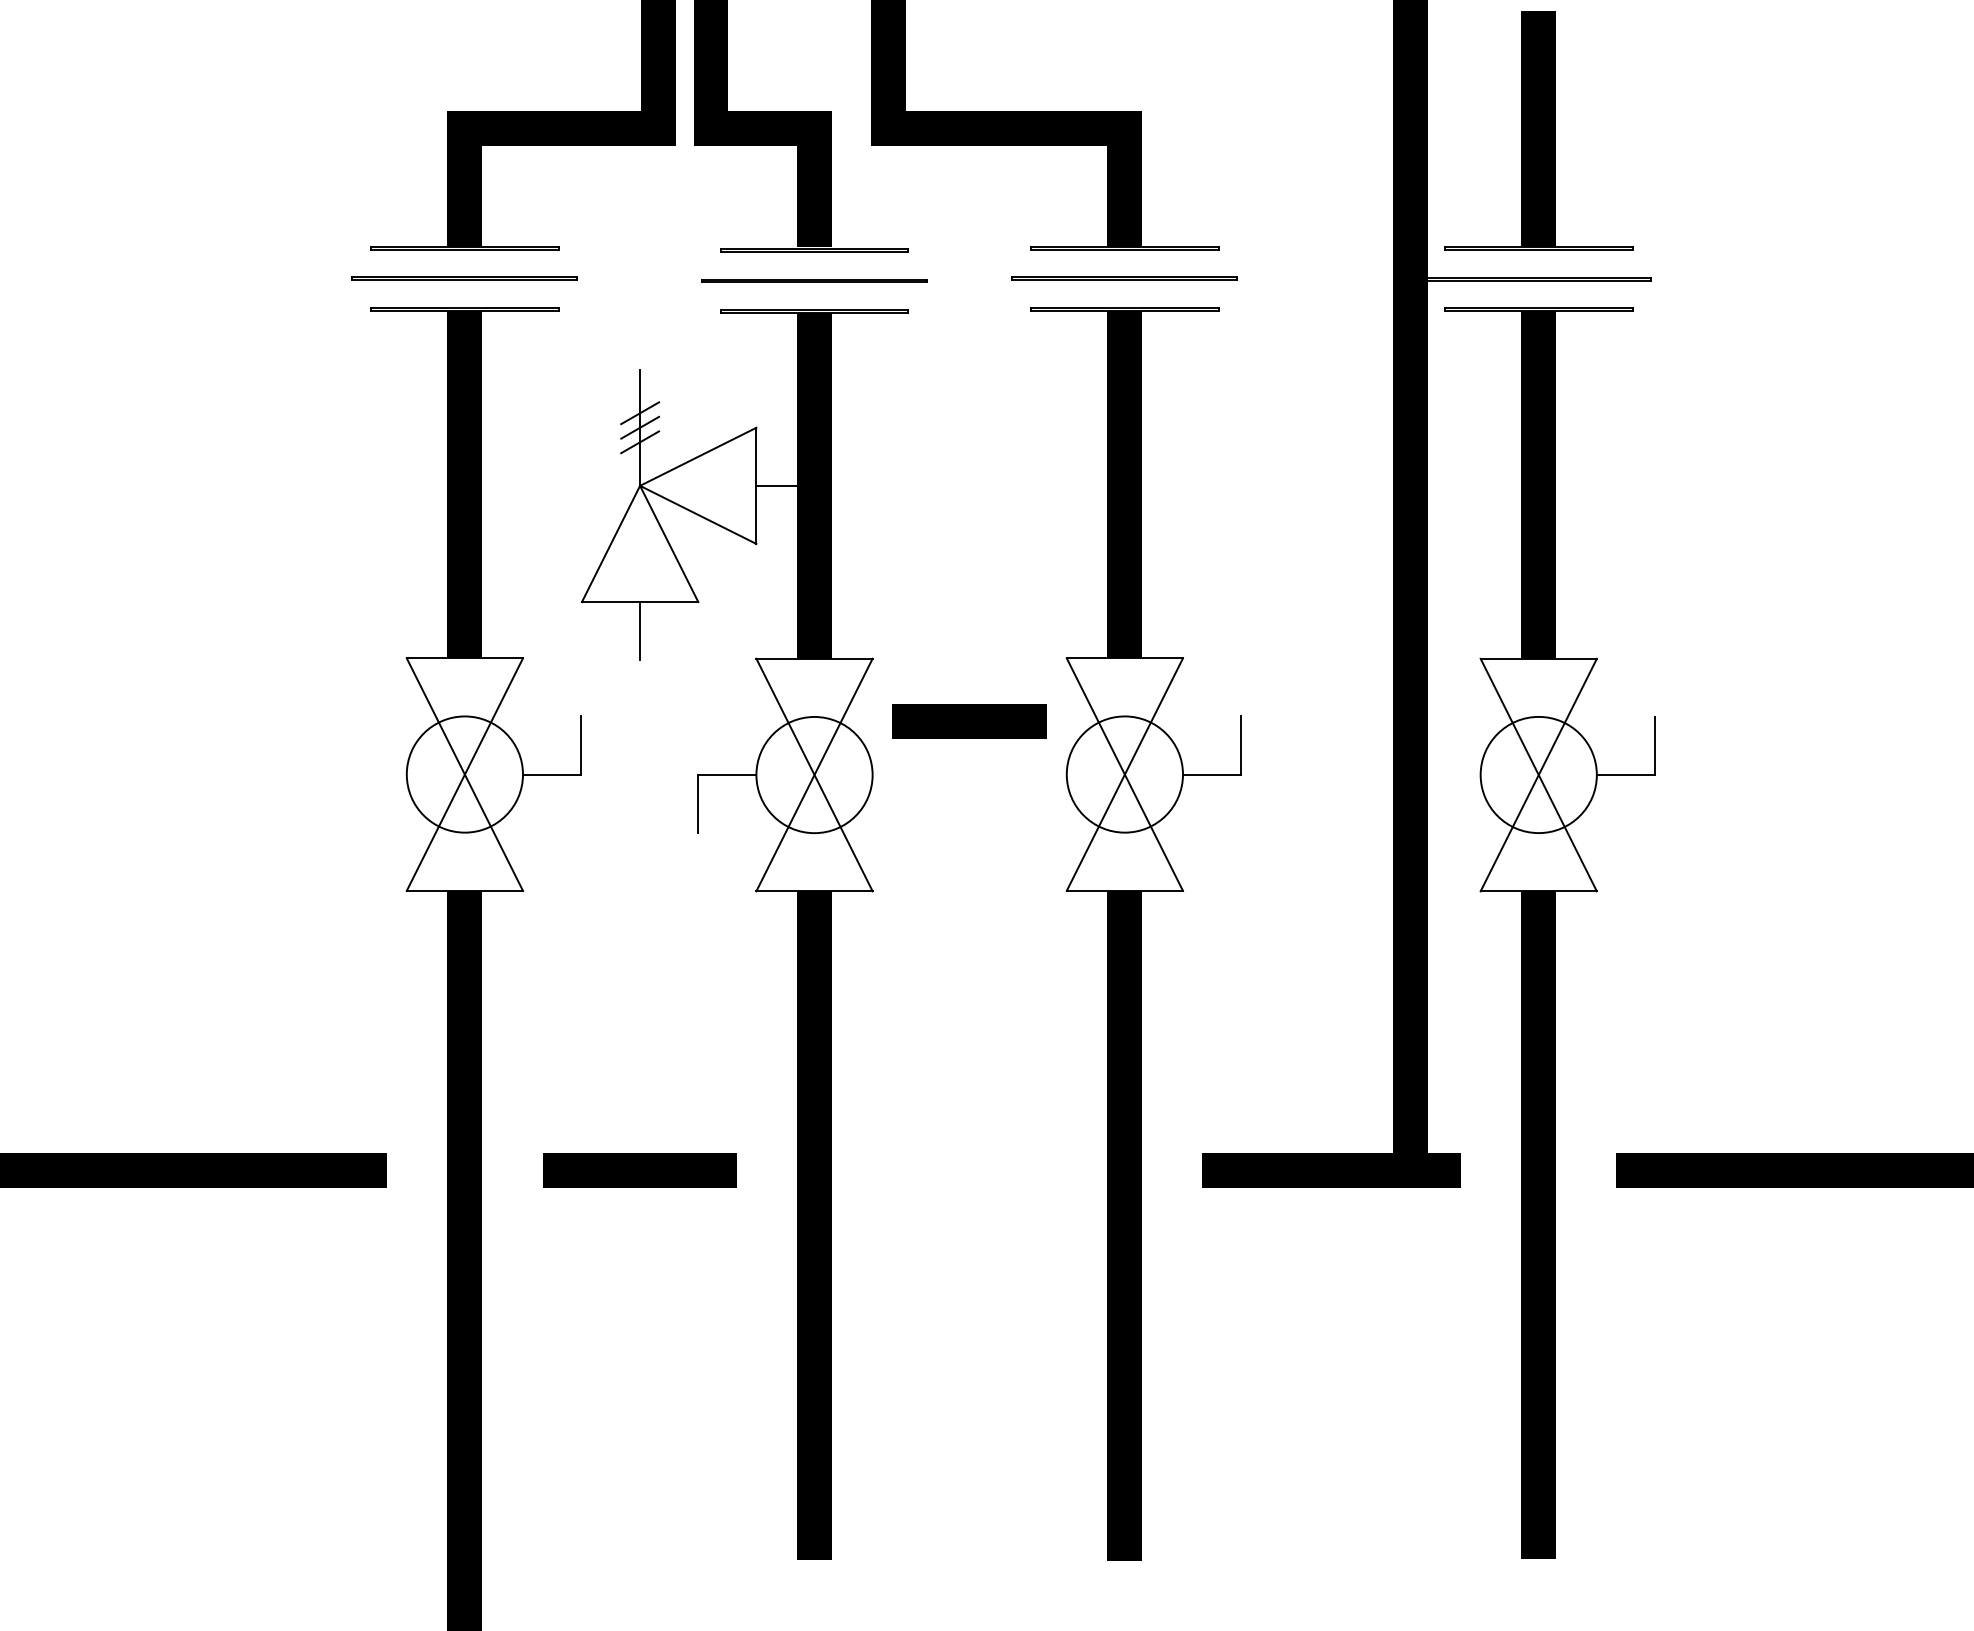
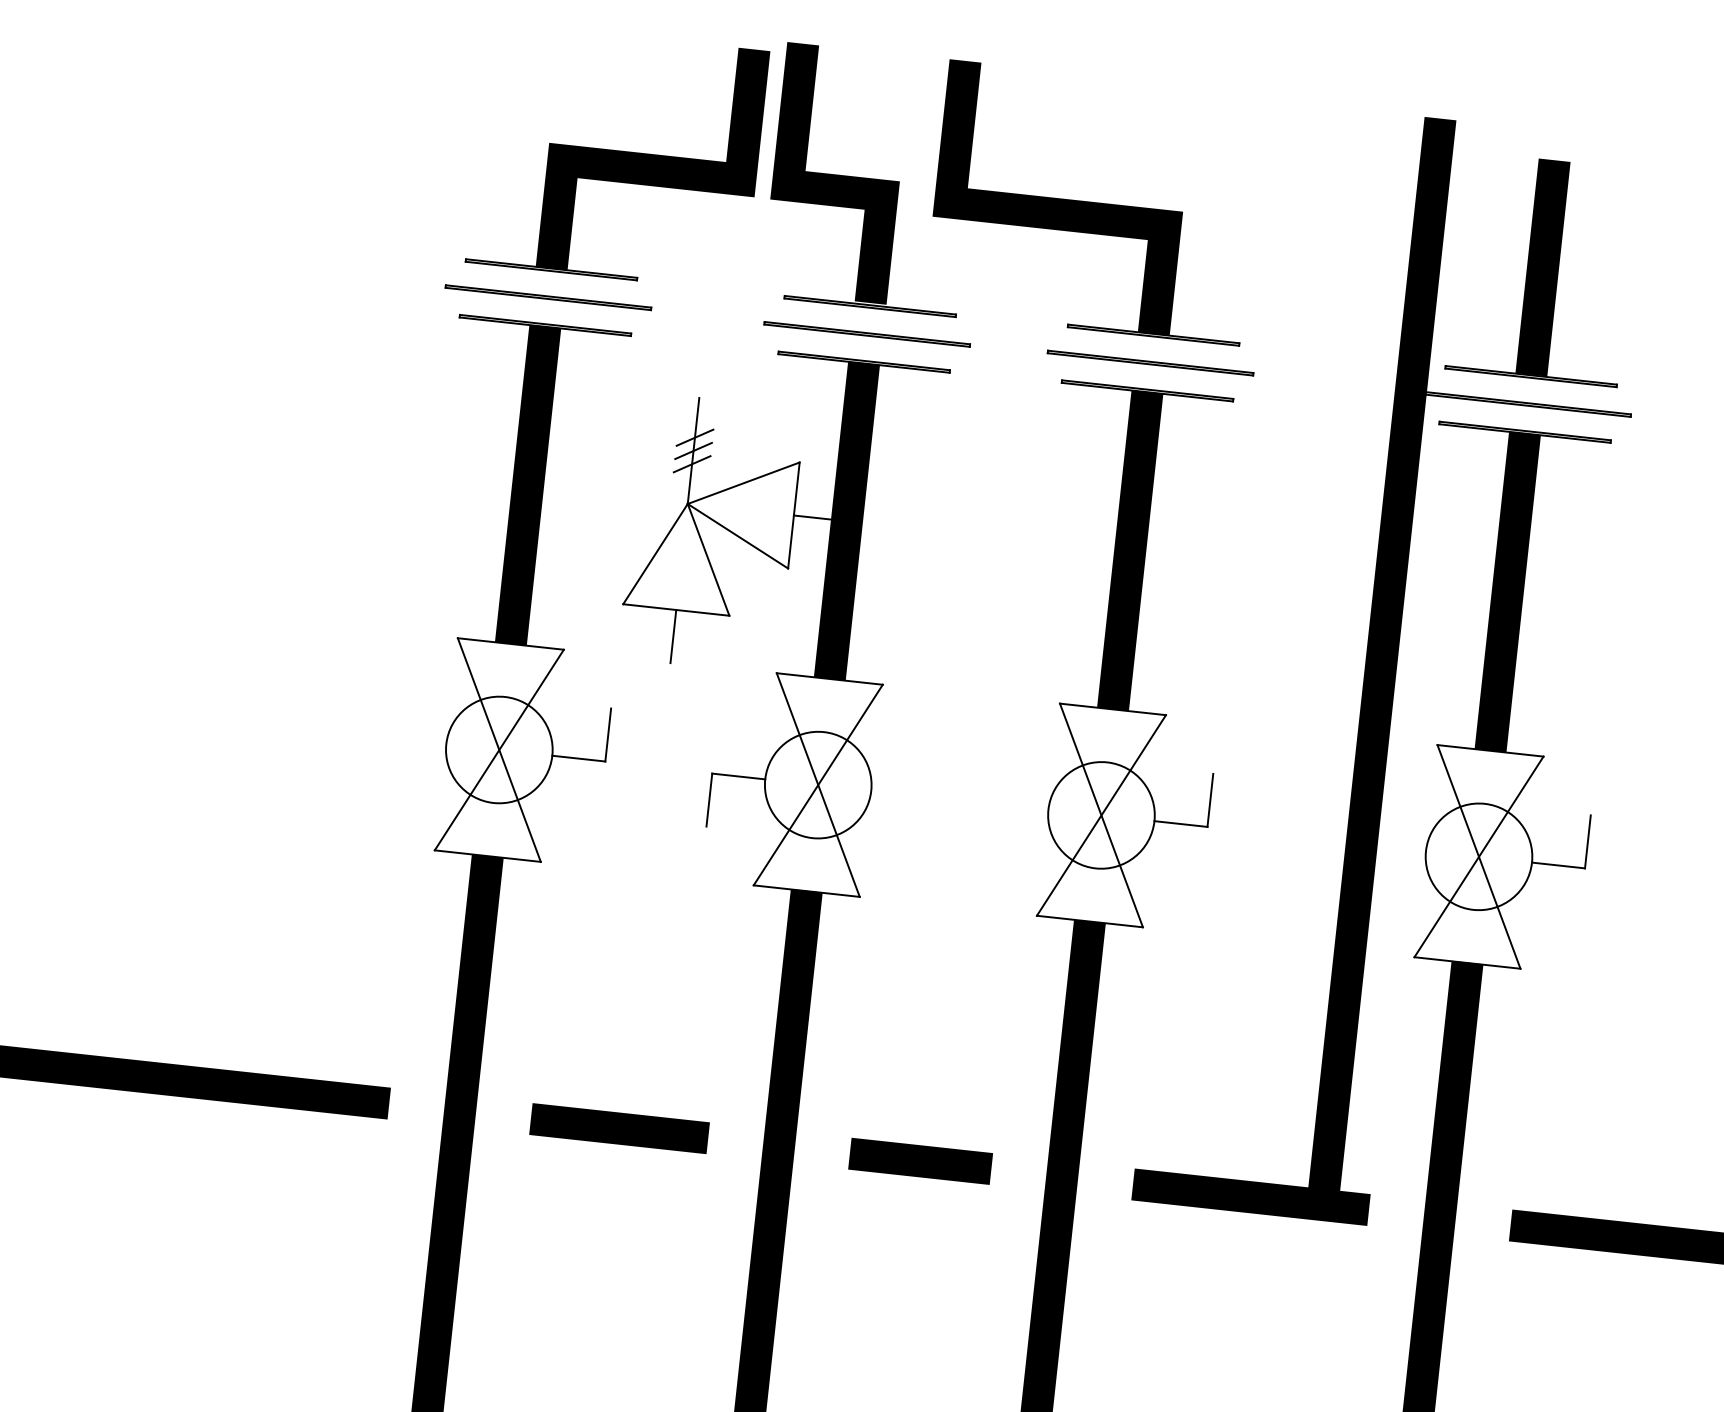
line: (969, 721) -> (920, 1161), moved

